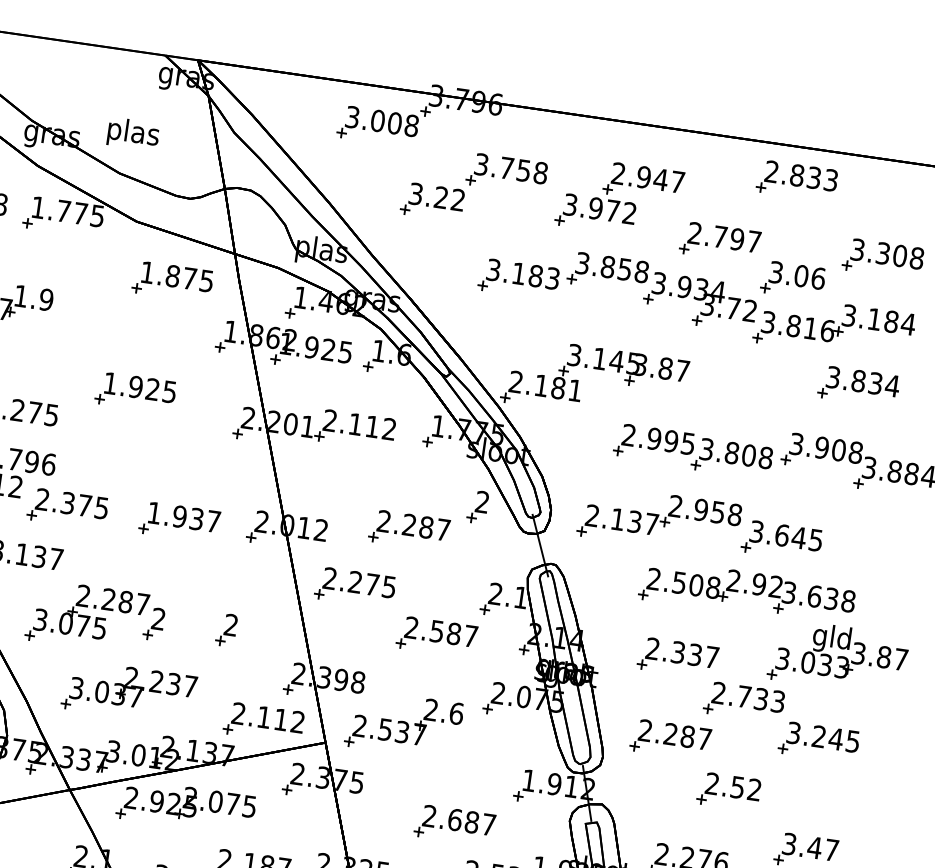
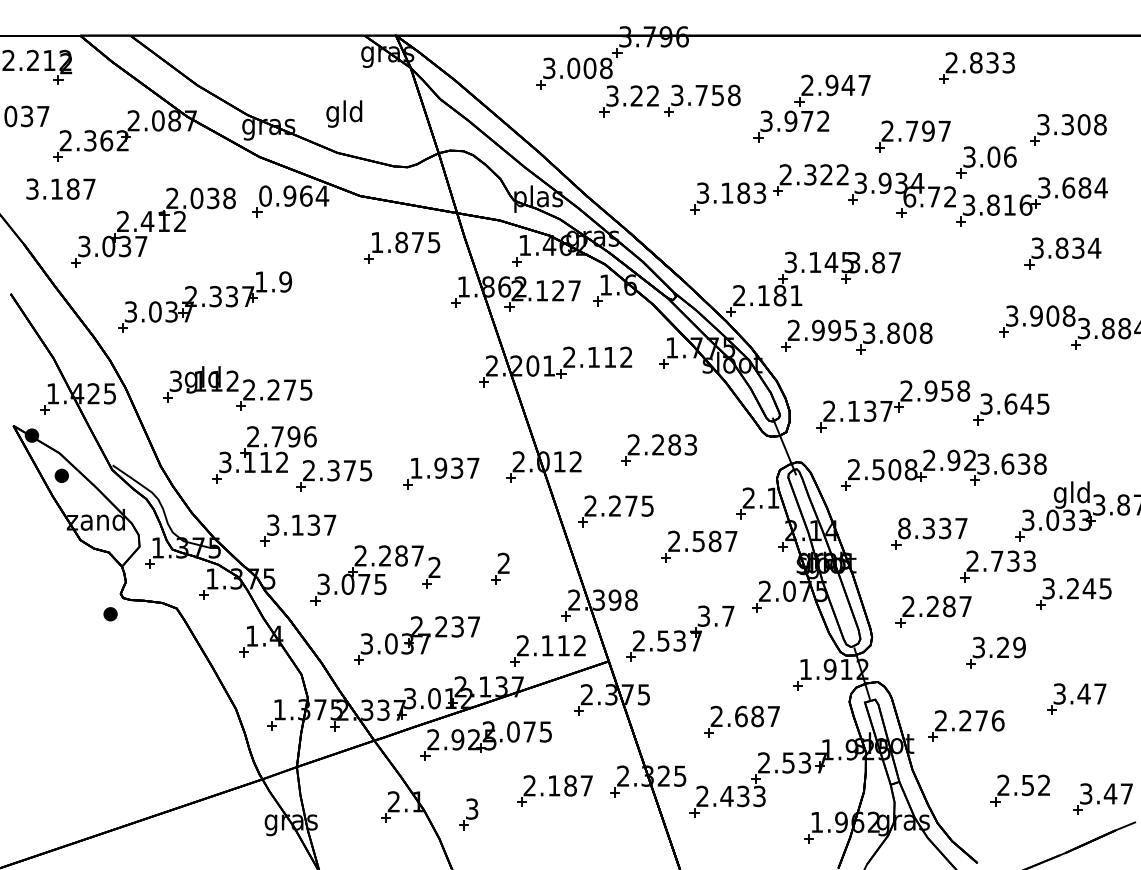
text: (132, 133) -> (344, 113), plas -> gld
part: (431, 202) -> (628, 101), moved
text: (68, 211) -> (294, 195), 1.775 -> 0.964
text: (612, 267) -> (814, 174), 3.858 -> 2.322
text: (707, 304) -> (909, 196), 3.72 -> 6.72
text: (874, 318) -> (1068, 187), 3.184 -> 3.684
text: (315, 347) -> (545, 290), 1.925 -> 2.127
part: (135, 392) -> (382, 357), removed
part: (693, 450) -> (856, 336), moved
part: (478, 506) -> (720, 418), removed
text: (442, 529) -> (690, 444), 2.287 -> 2.283
part: (746, 592) -> (943, 469), moved
text: (652, 648) -> (904, 528), 2.337 -> 8.337
text: (443, 710) -> (715, 615), 2.6 -> 3.7
text: (732, 786) -> (998, 647), 2.52 -> 3.29

